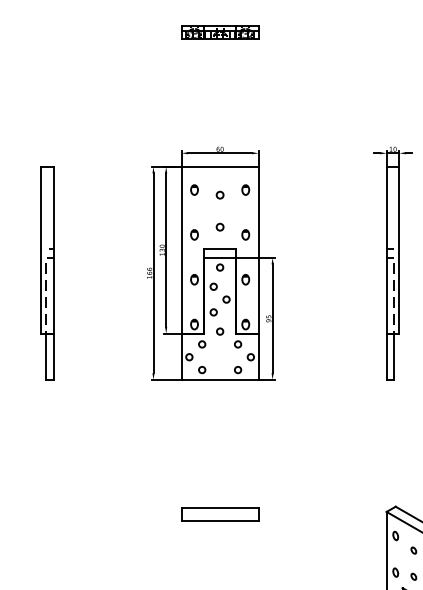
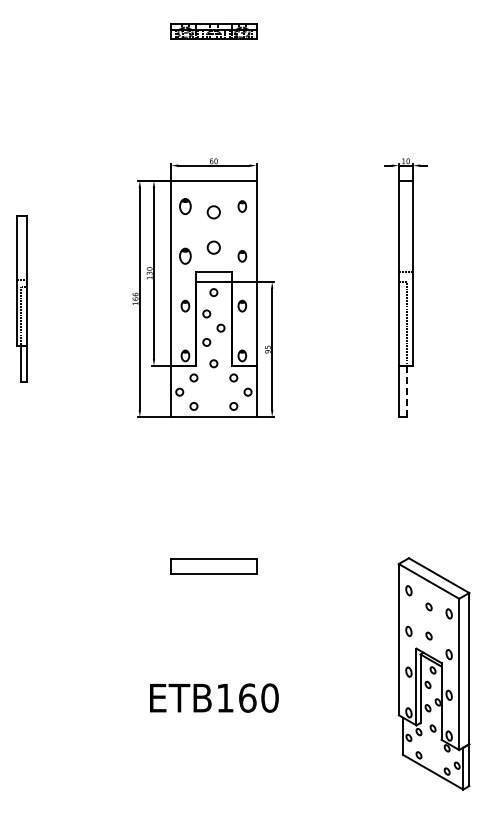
part: (194, 190) -> (185, 206), size x1.4
circle: (219, 194) -> (213, 211), size x1.6
circle: (219, 226) -> (213, 247), size x1.6
part: (194, 235) -> (185, 256), size x1.4
part: (46, 272) -> (21, 298), size x0.7
line: (394, 356) -> (407, 391), solid -> dashed

